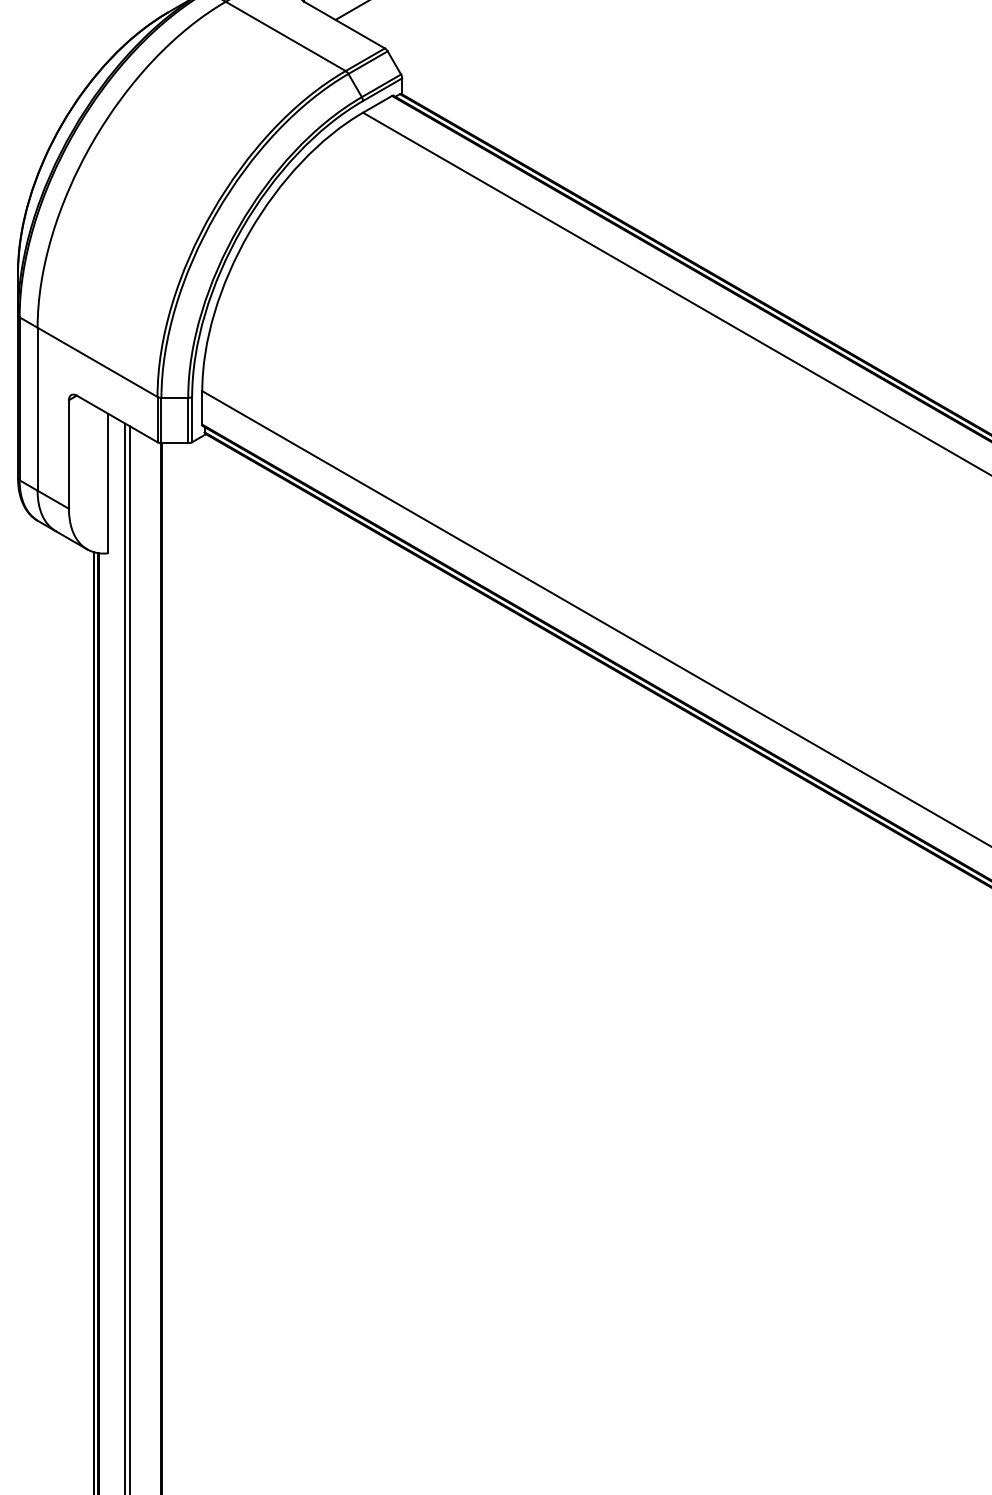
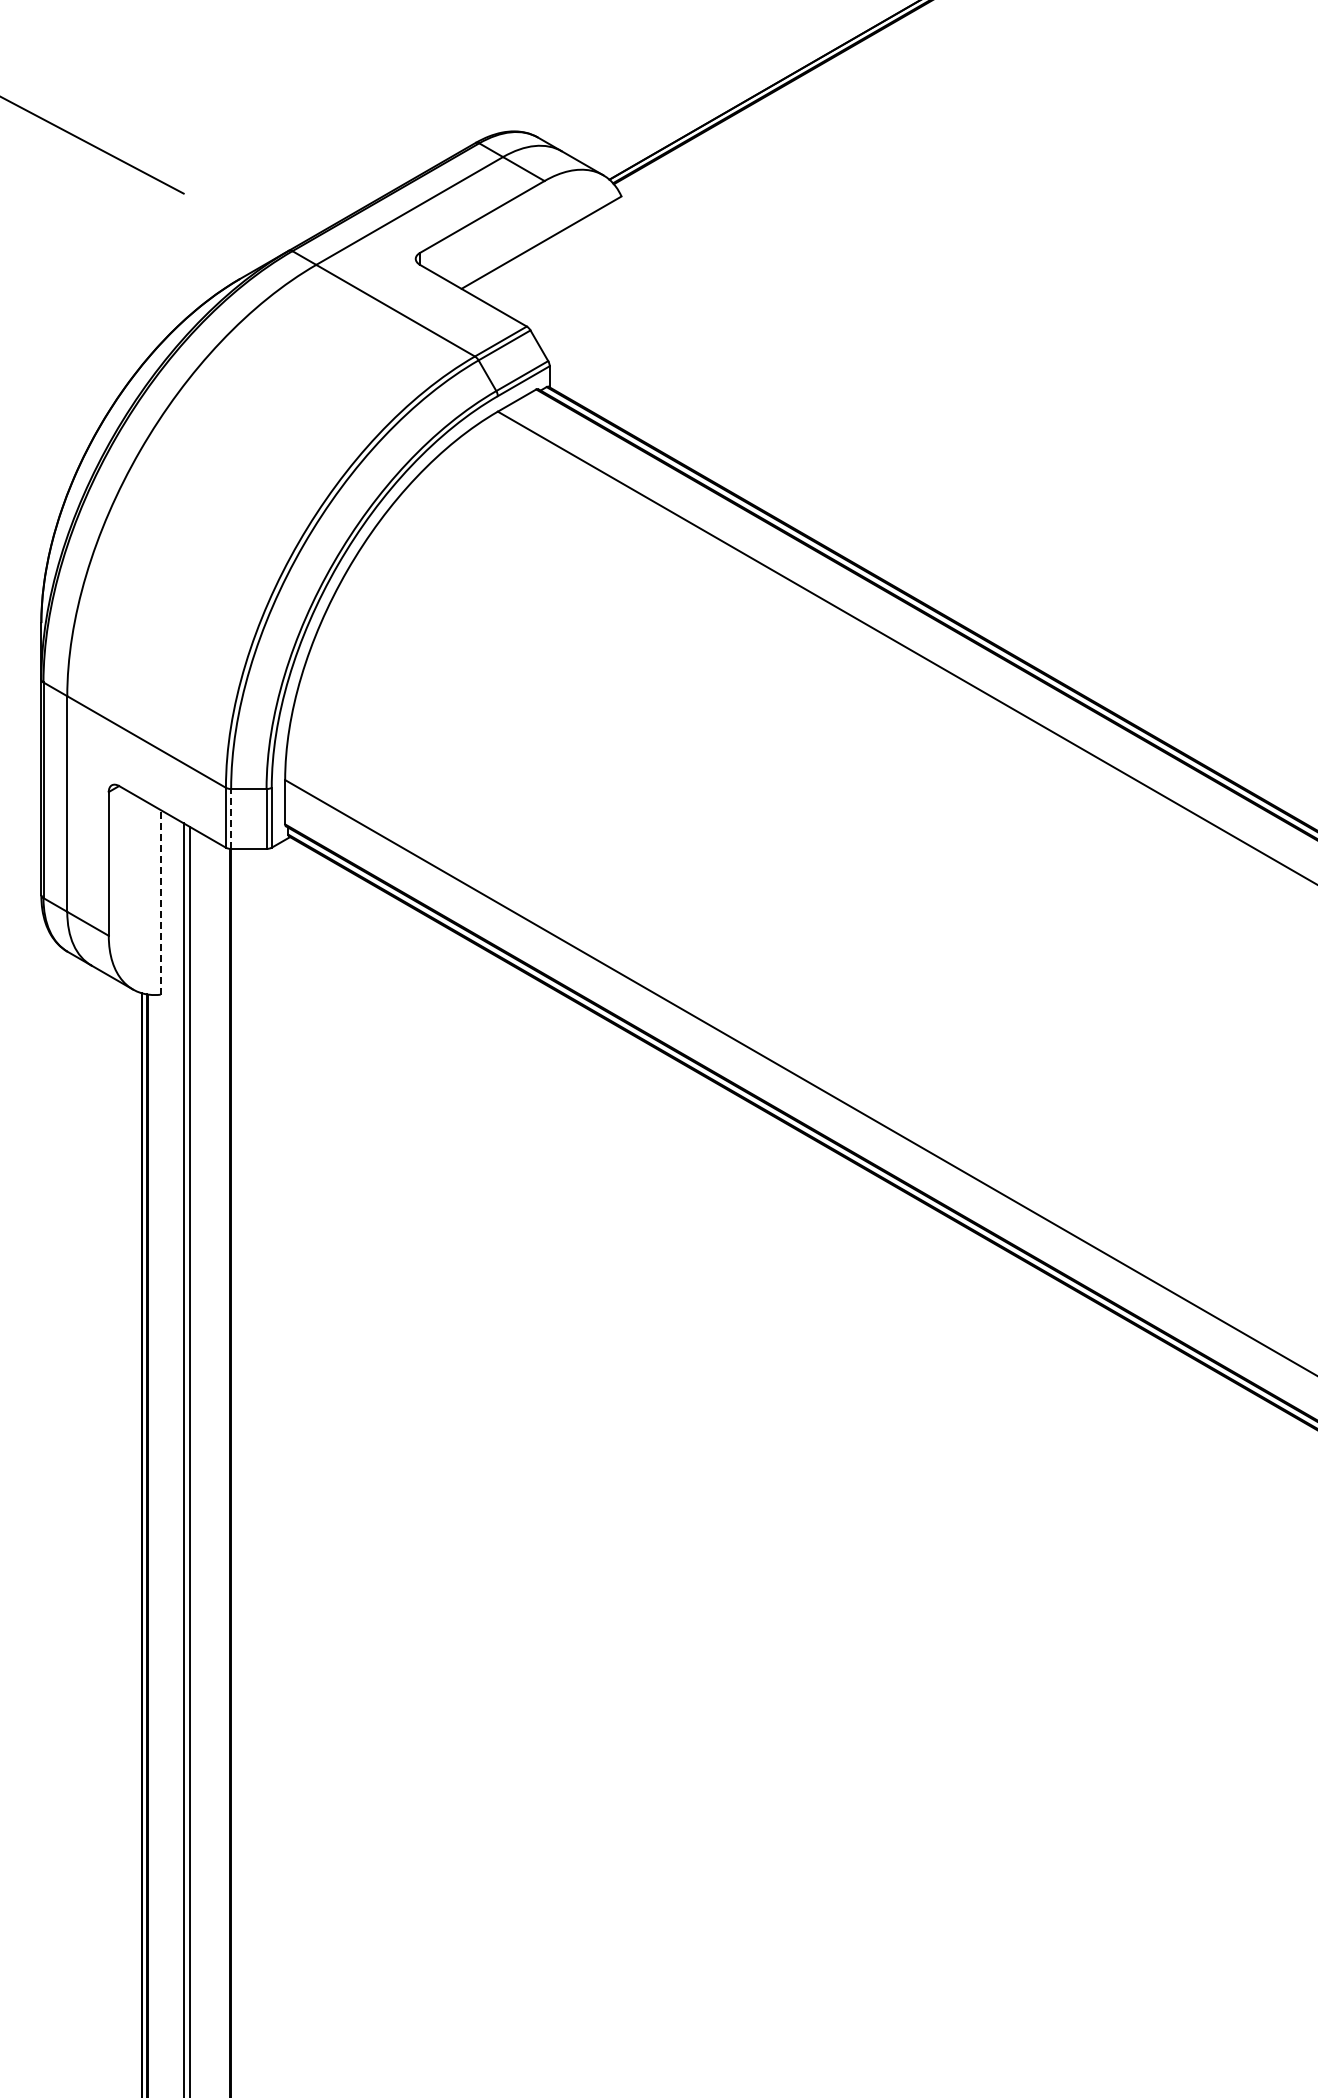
line: (161, 420) -> (231, 819), solid -> dashed
line: (108, 482) -> (160, 901), solid -> dashed

